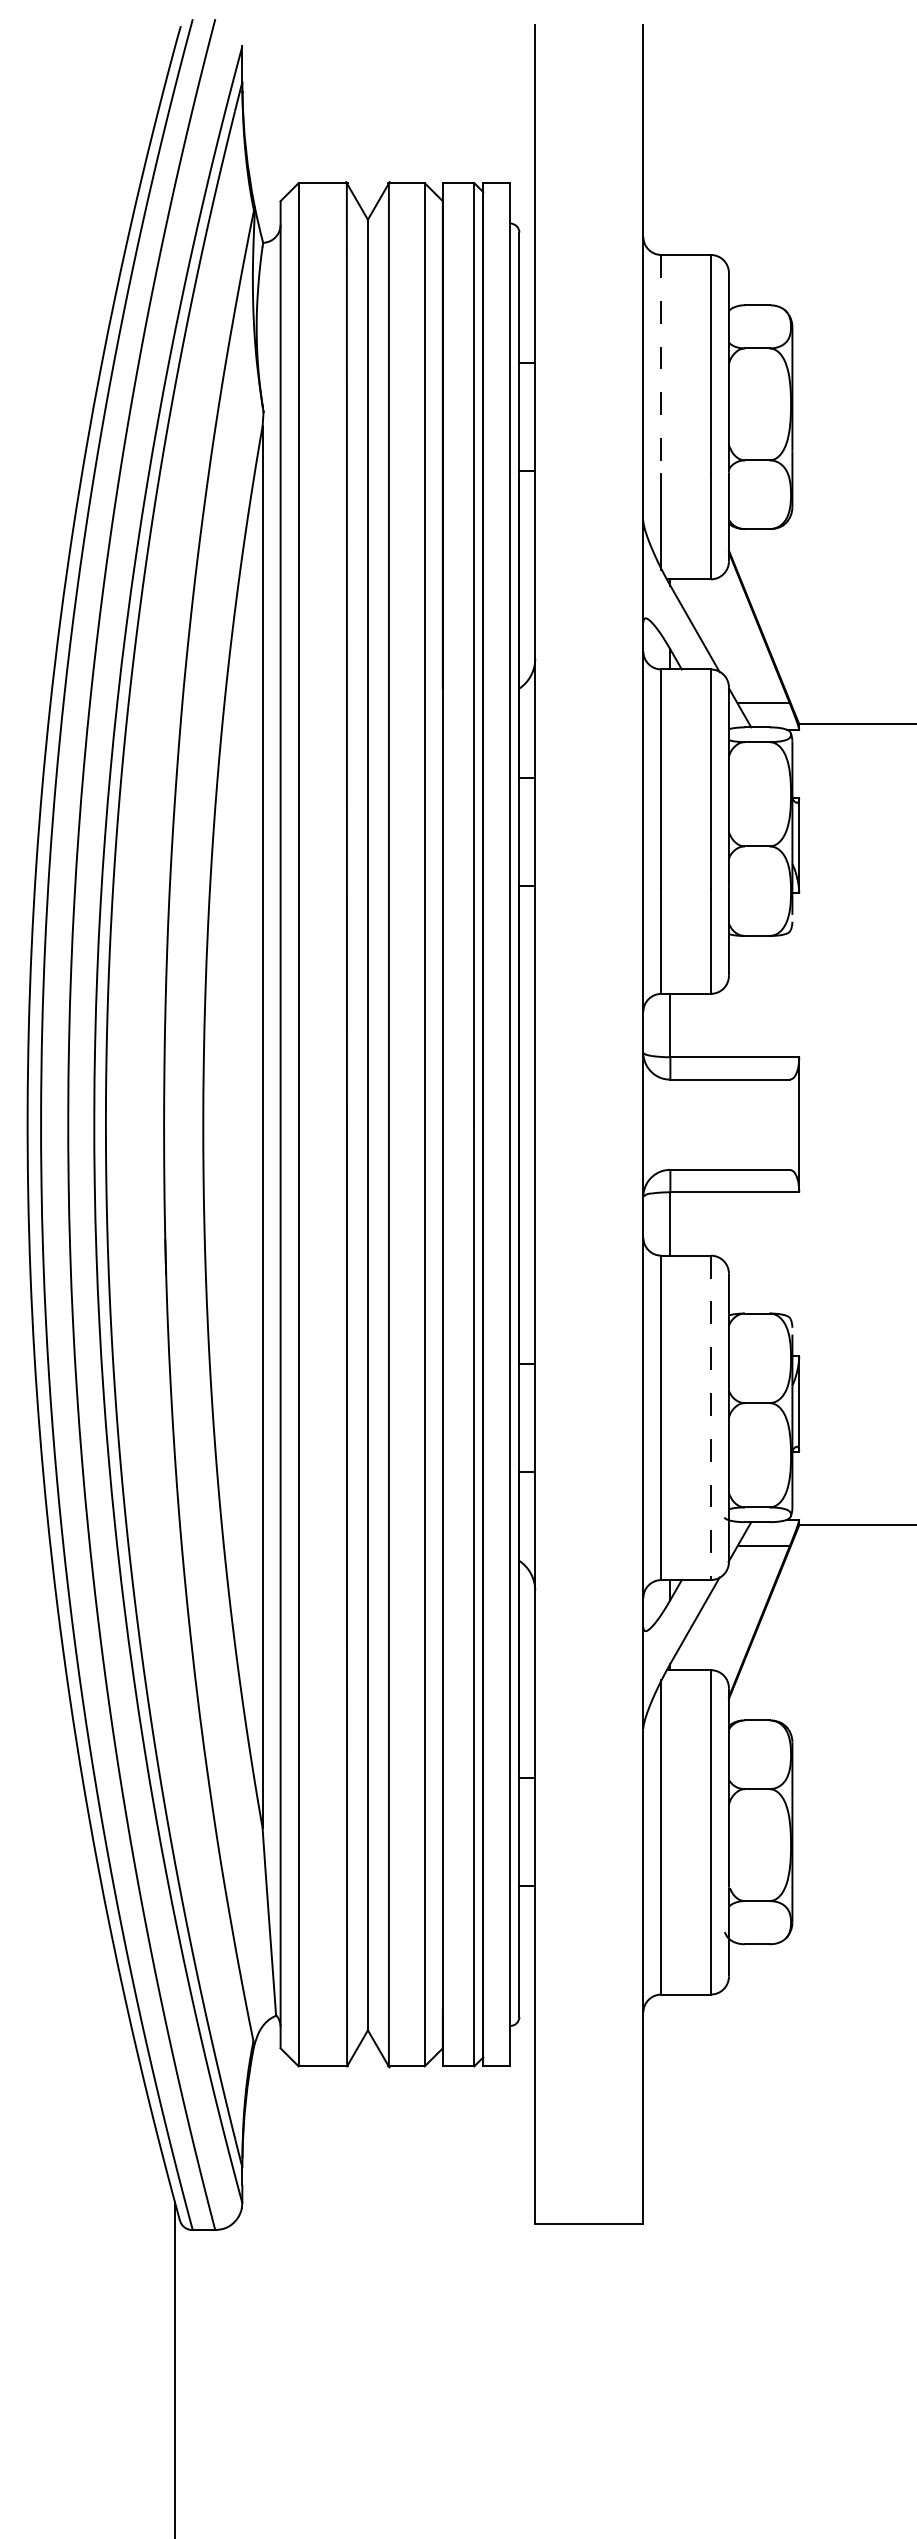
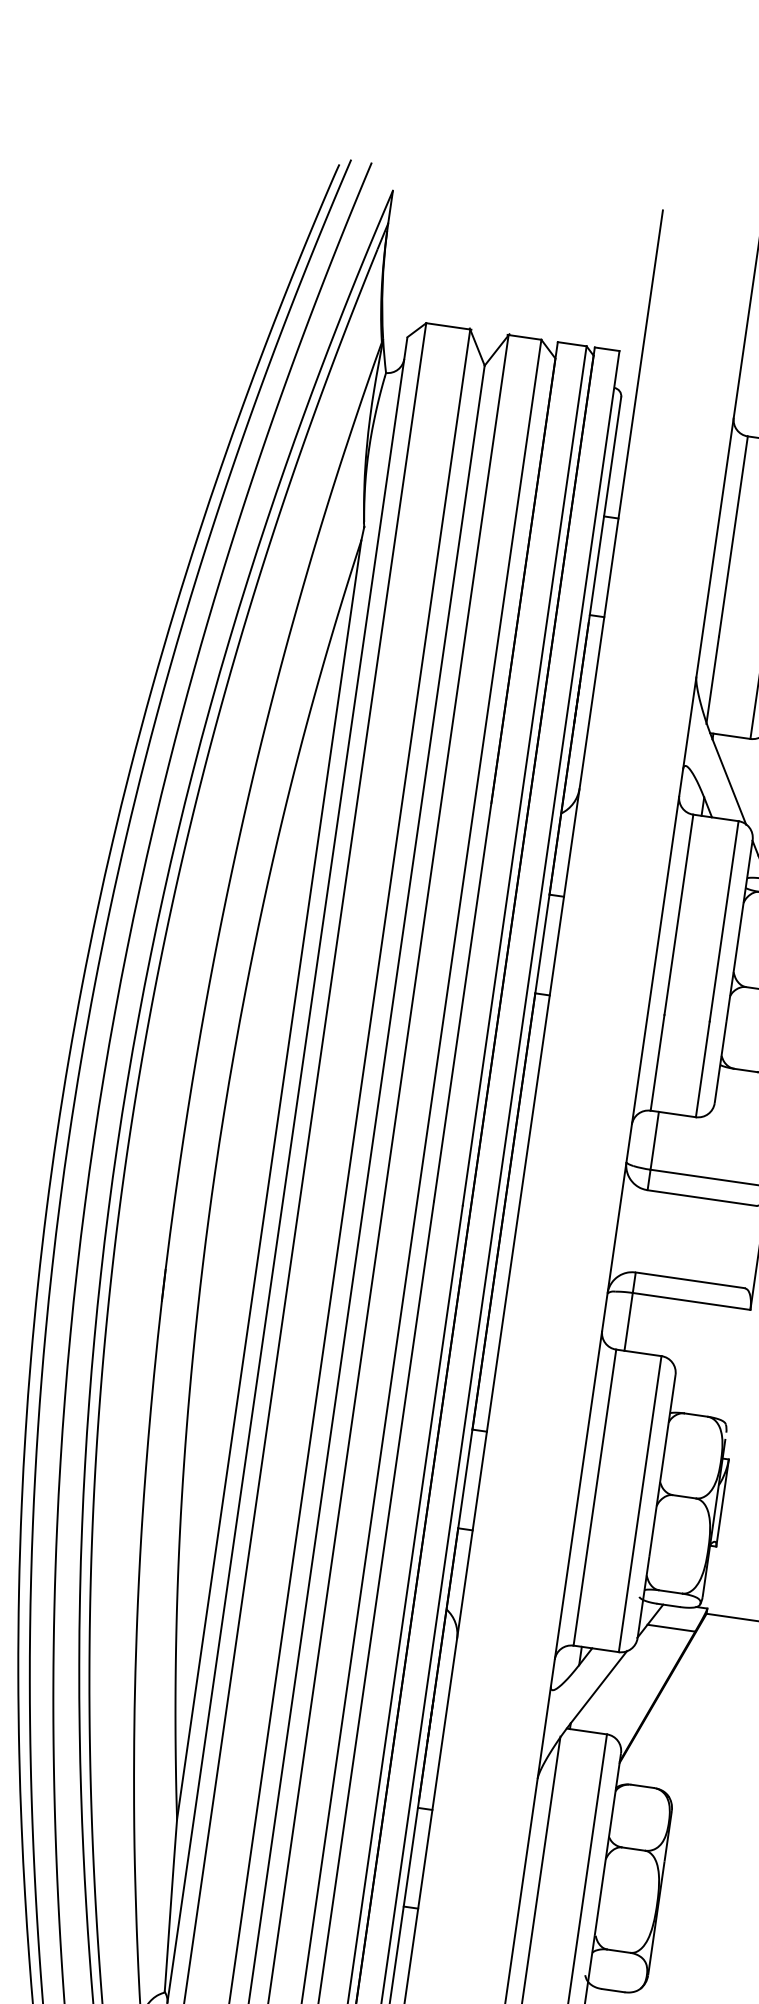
line: (661, 364) -> (733, 536), dashed -> solid
line: (710, 1418) -> (639, 1504), dashed -> solid

